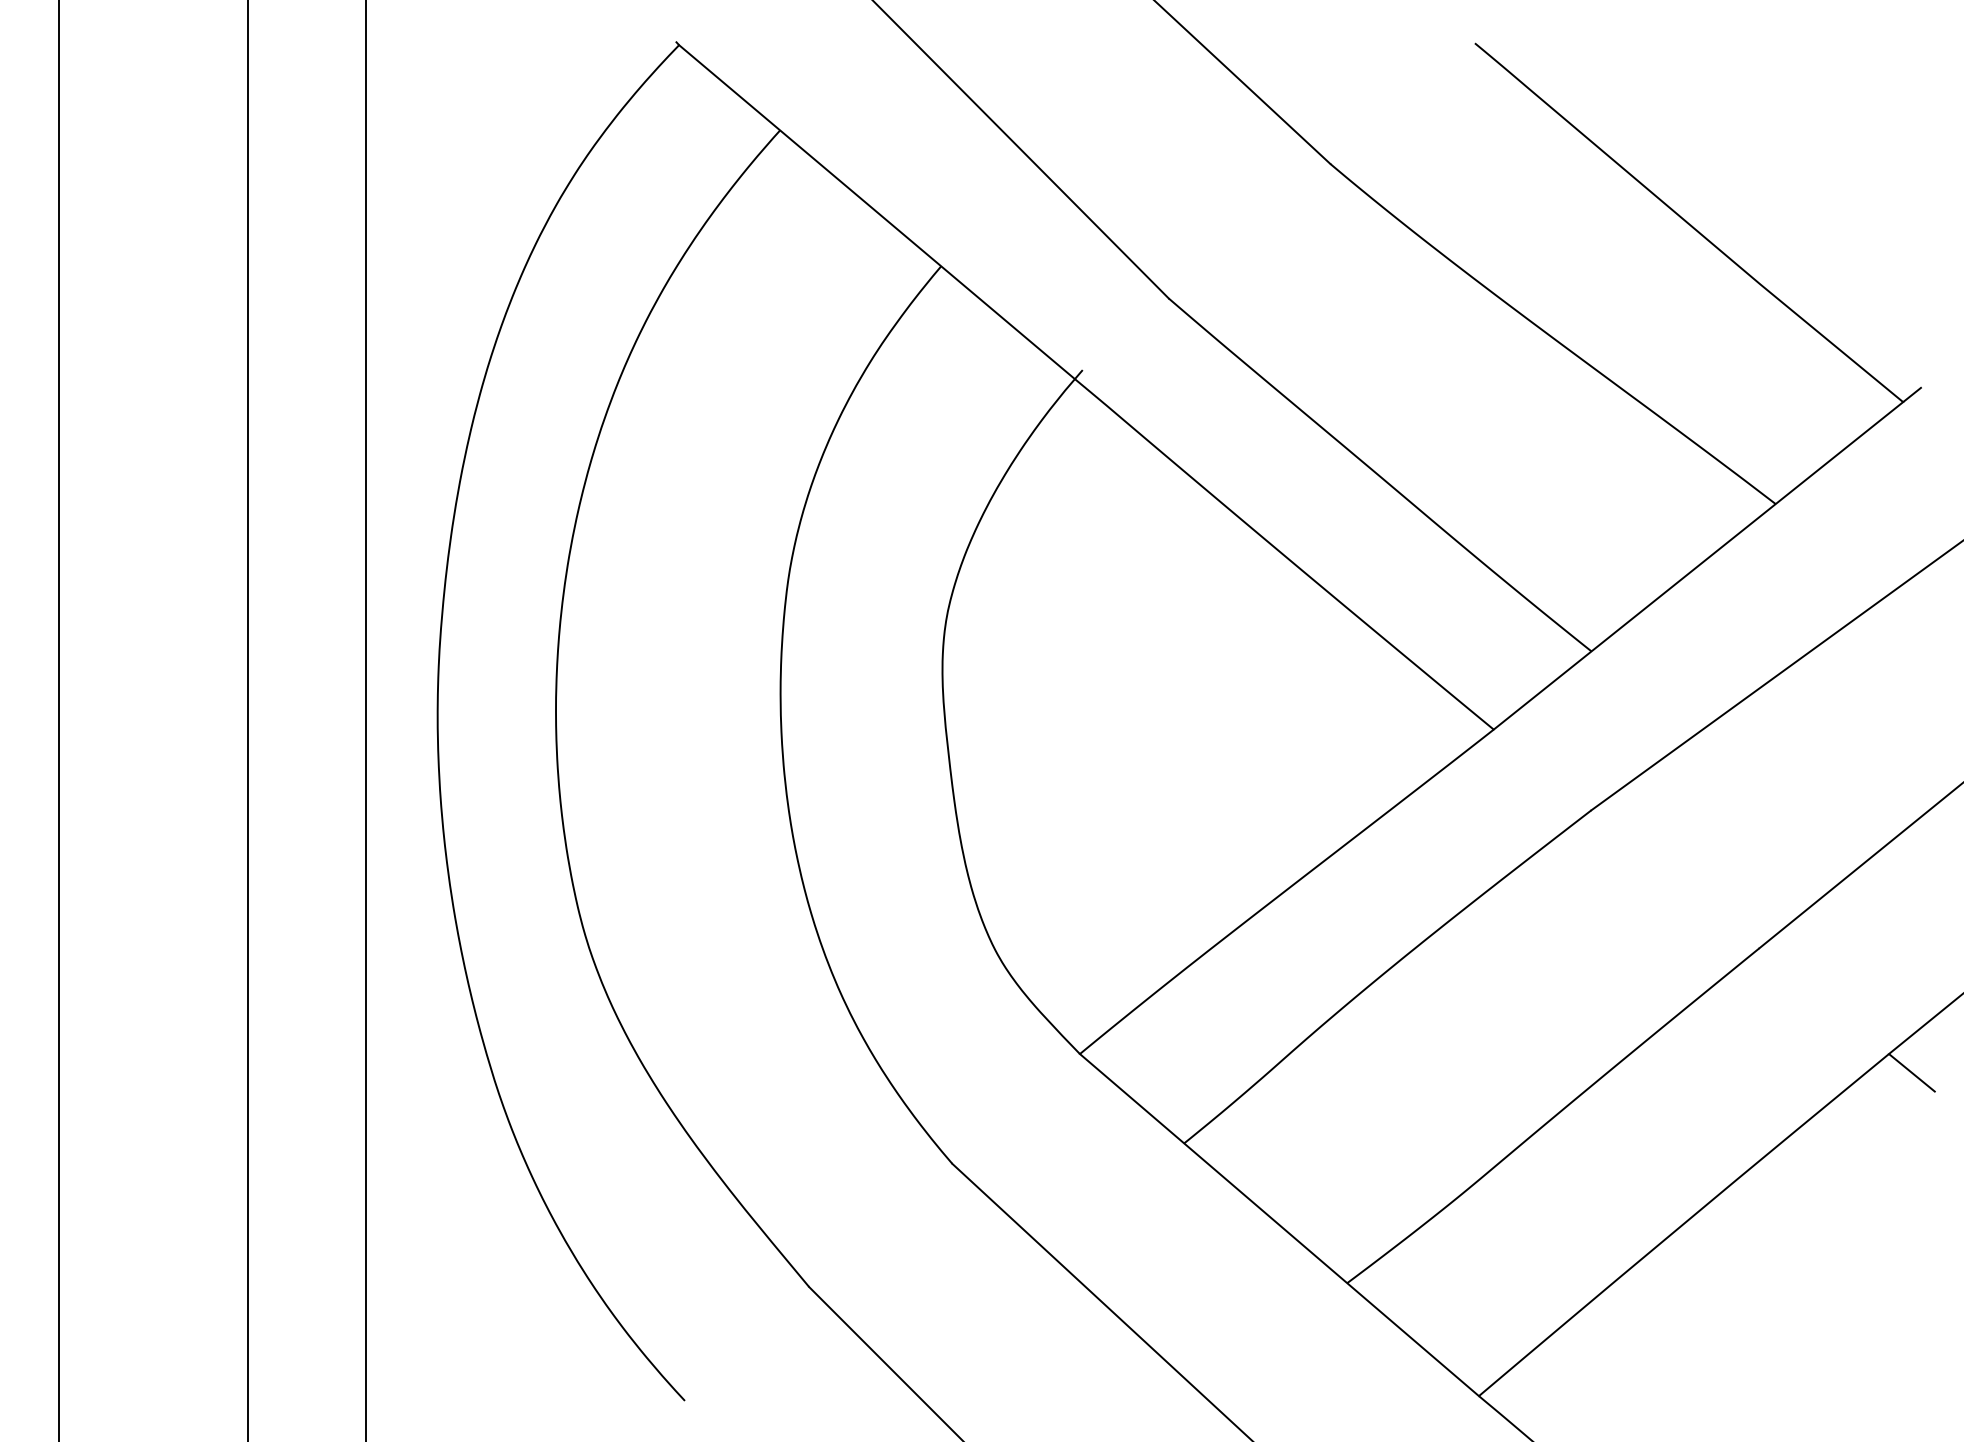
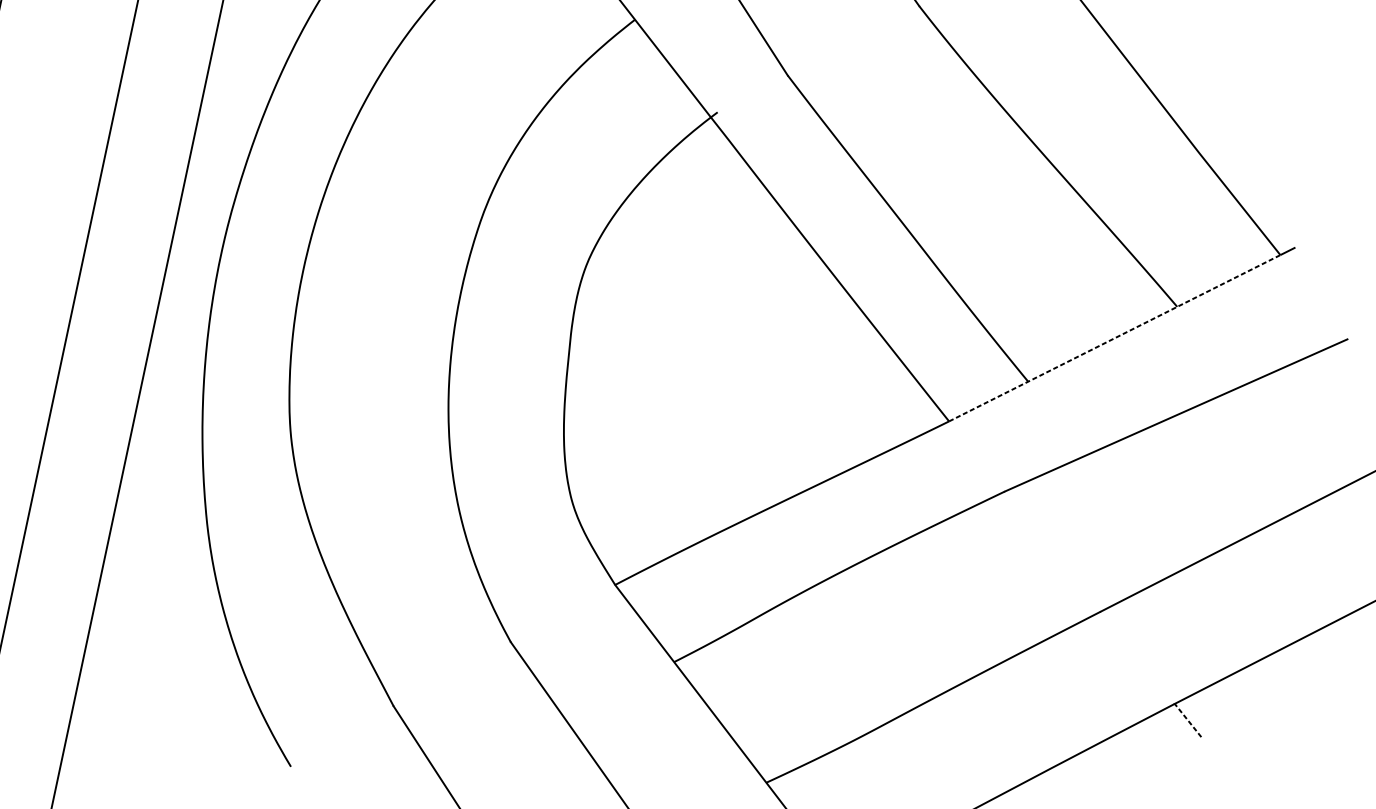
line: (1698, 565) -> (1114, 338), solid -> dashed
line: (1911, 1072) -> (1187, 719), solid -> dashed

